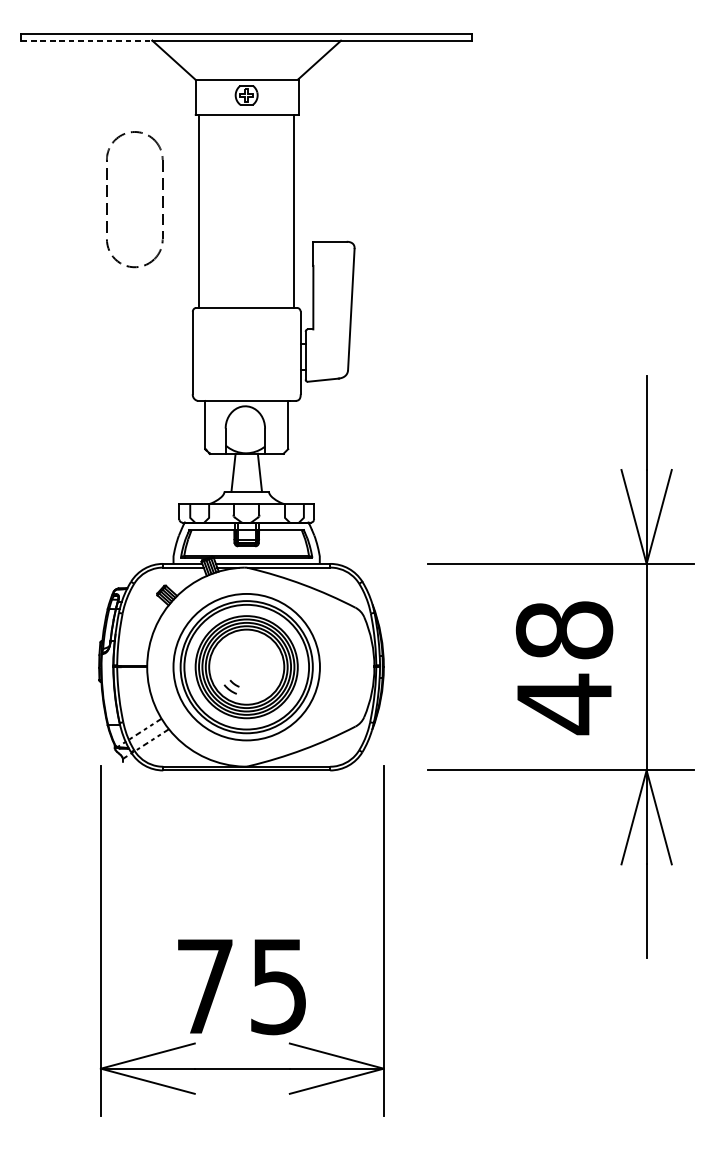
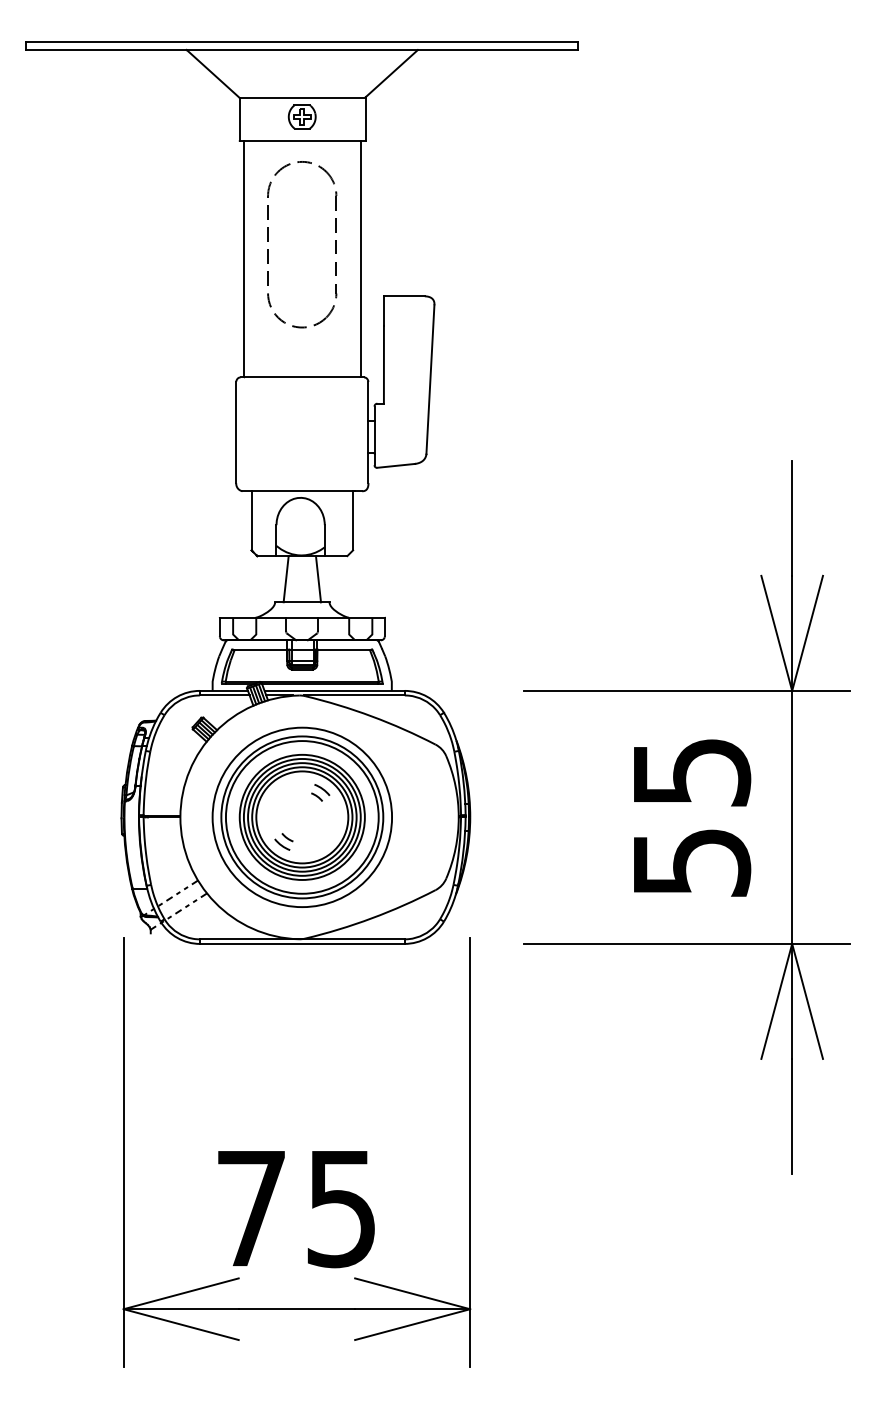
line: (87, 41) -> (107, 50), dashed -> solid
part: (161, 199) -> (335, 244), moved
part: (261, 646) -> (320, 792), added
text: (564, 668) -> (691, 818), 48 -> 55

